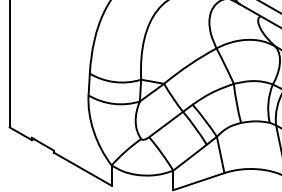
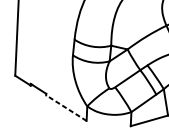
line: (82, 168) -> (66, 107), solid -> dashed

